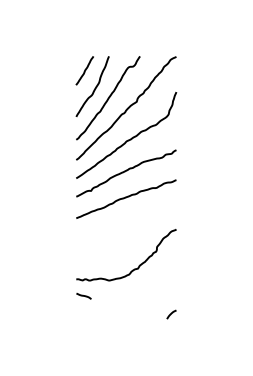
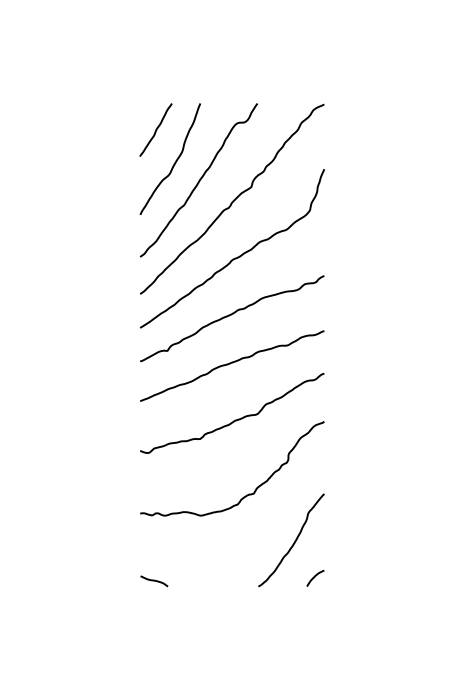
curve: (128, 227) -> (236, 418), added
curve: (159, 294) -> (293, 541), added
line: (83, 296) -> (153, 581), moved

